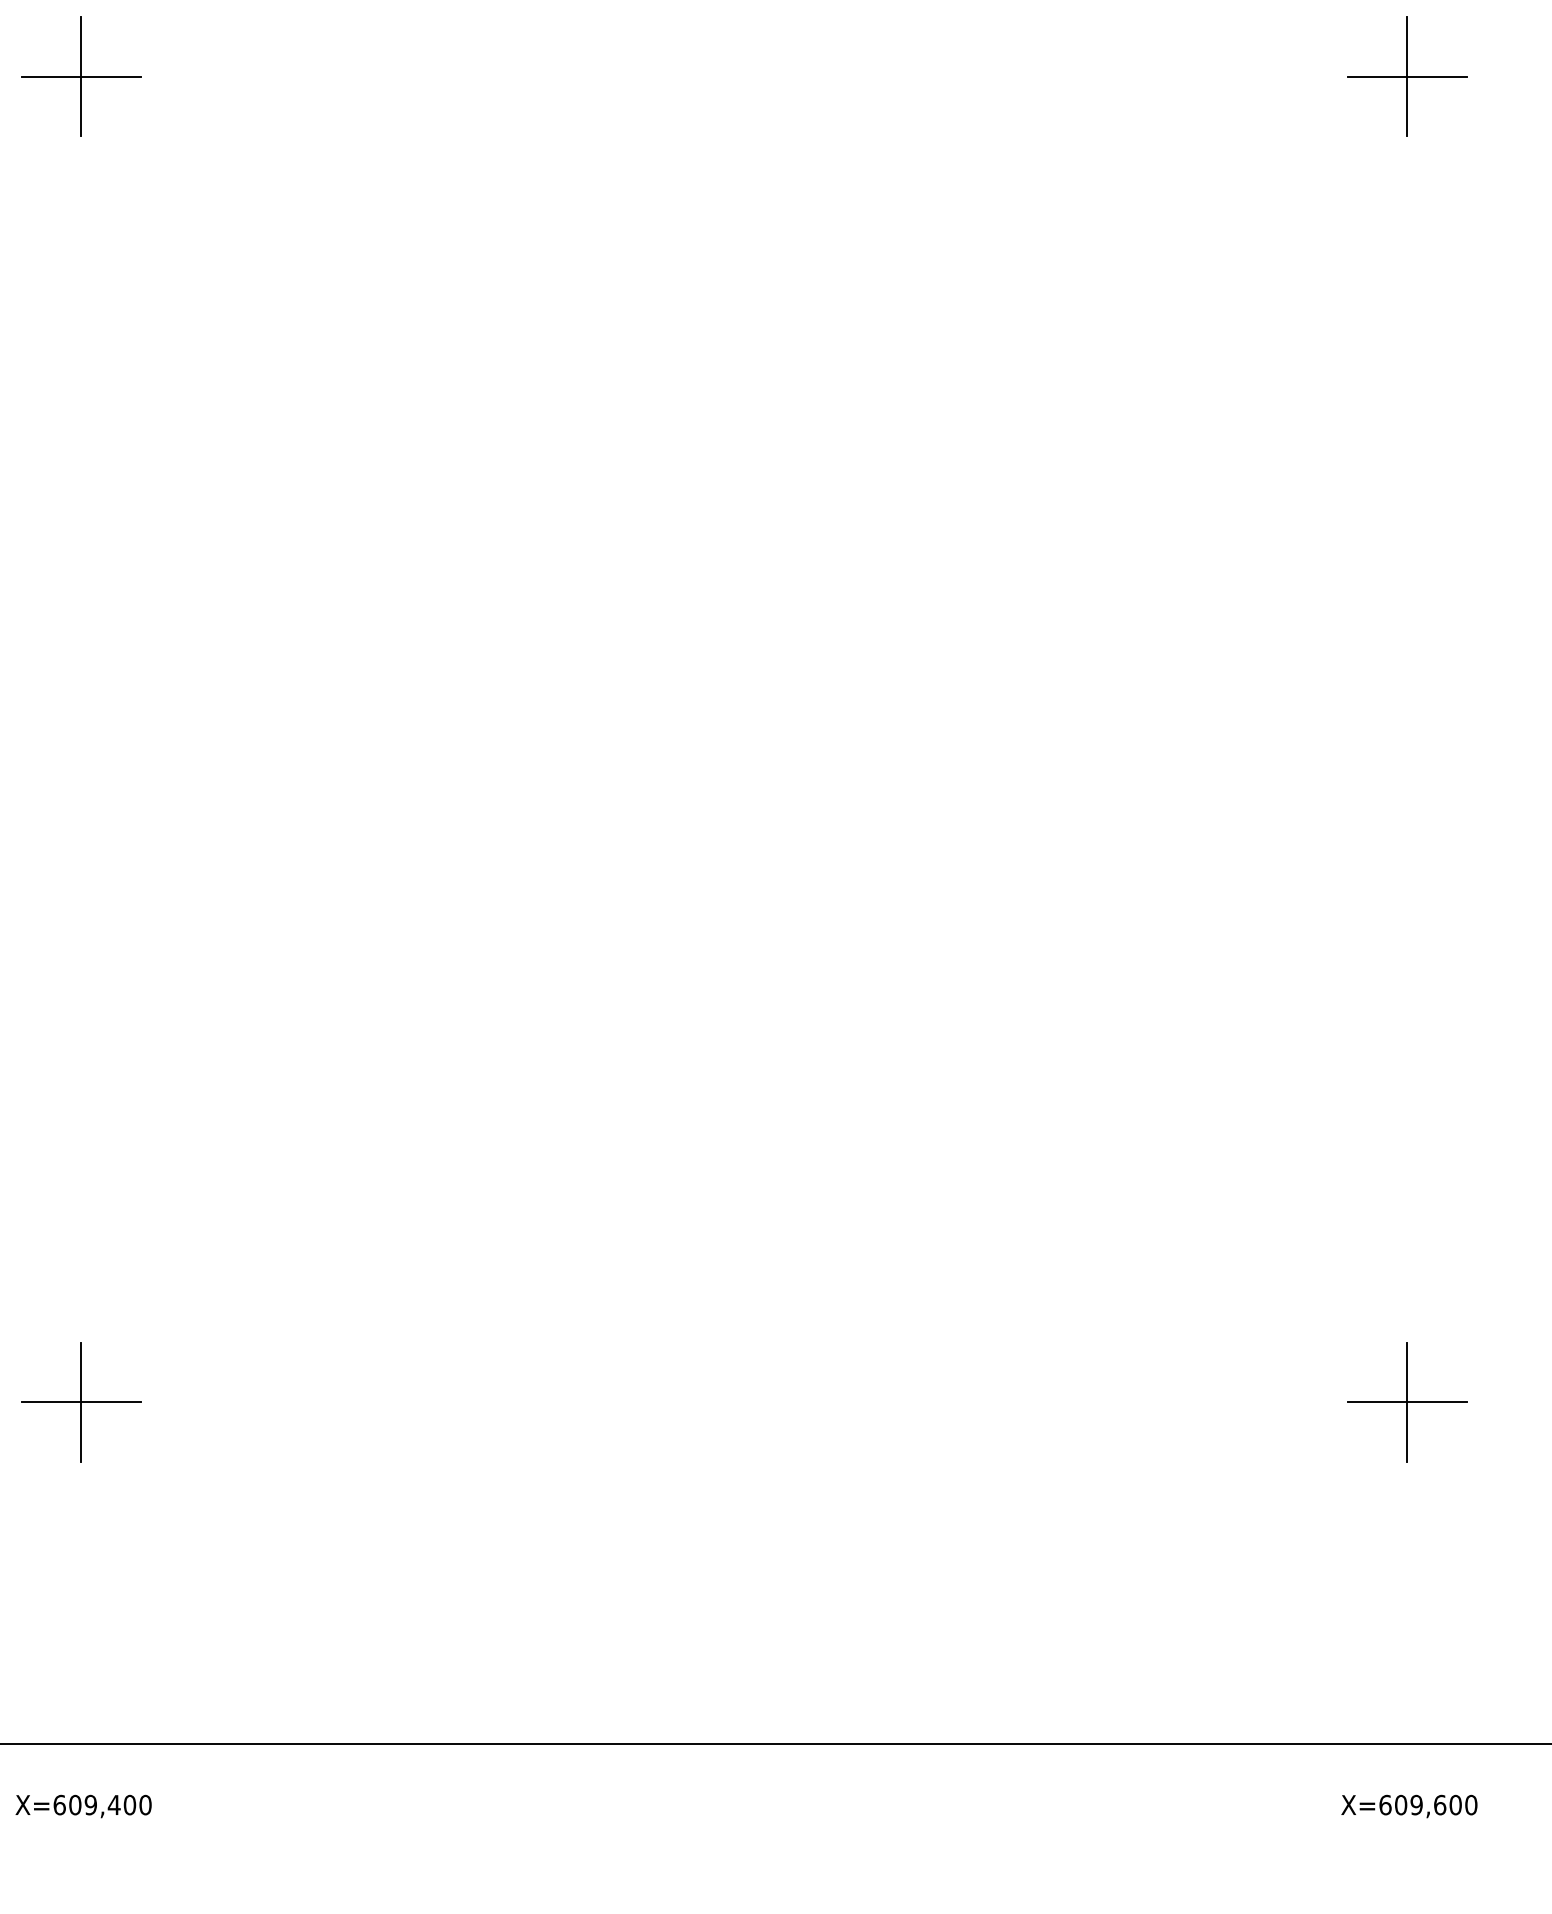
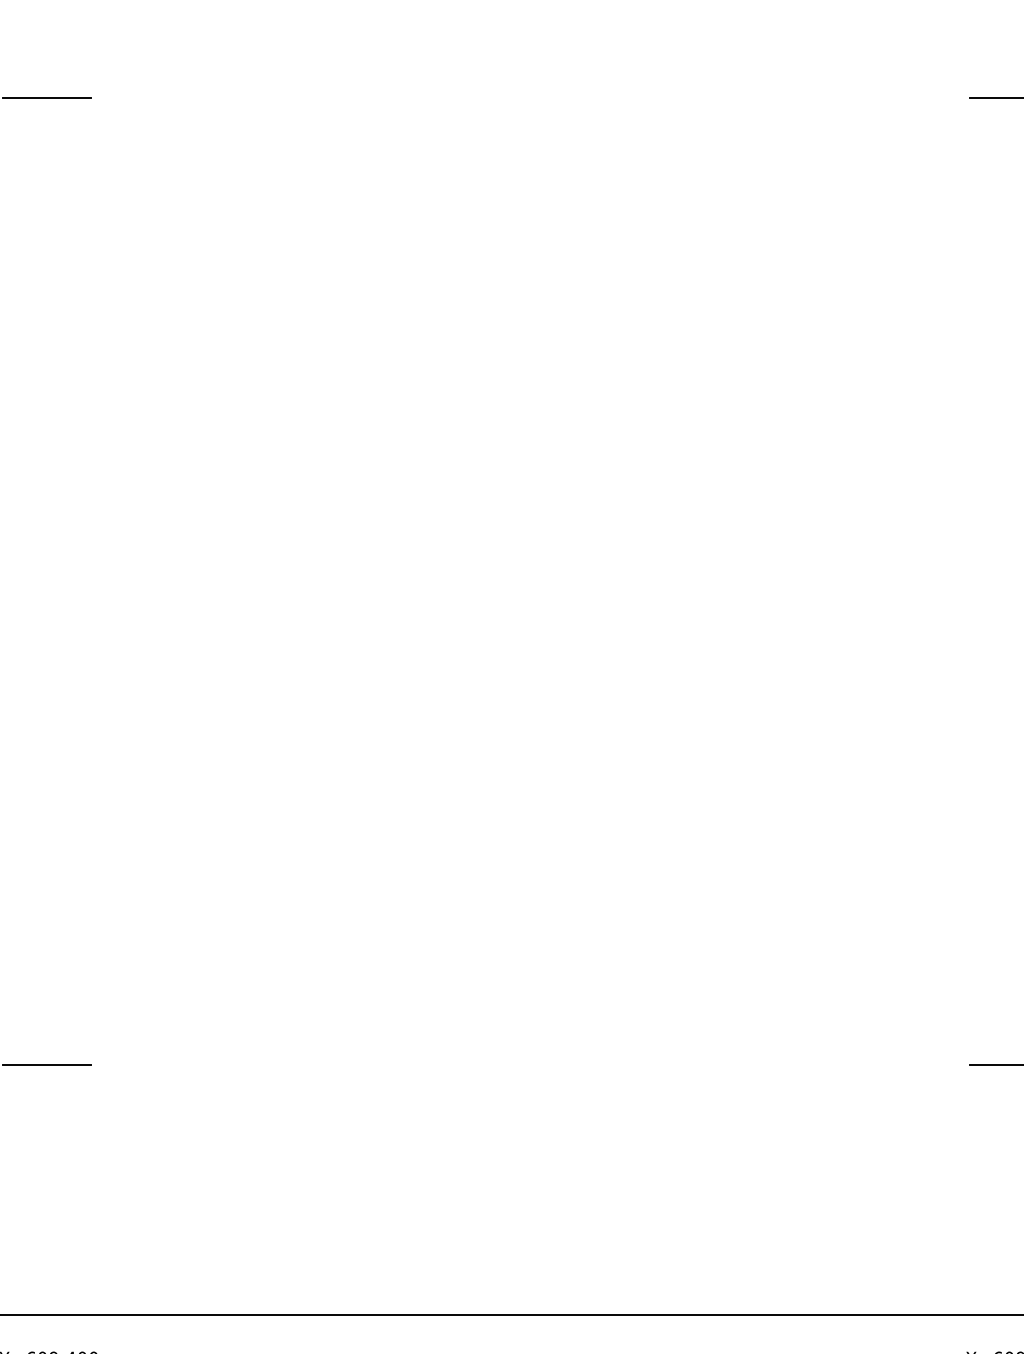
line: (81, 76) -> (47, 98), removed
line: (1407, 76) -> (1014, 98), removed
line: (81, 1402) -> (47, 1065), removed
line: (1407, 1402) -> (1014, 1065), removed

